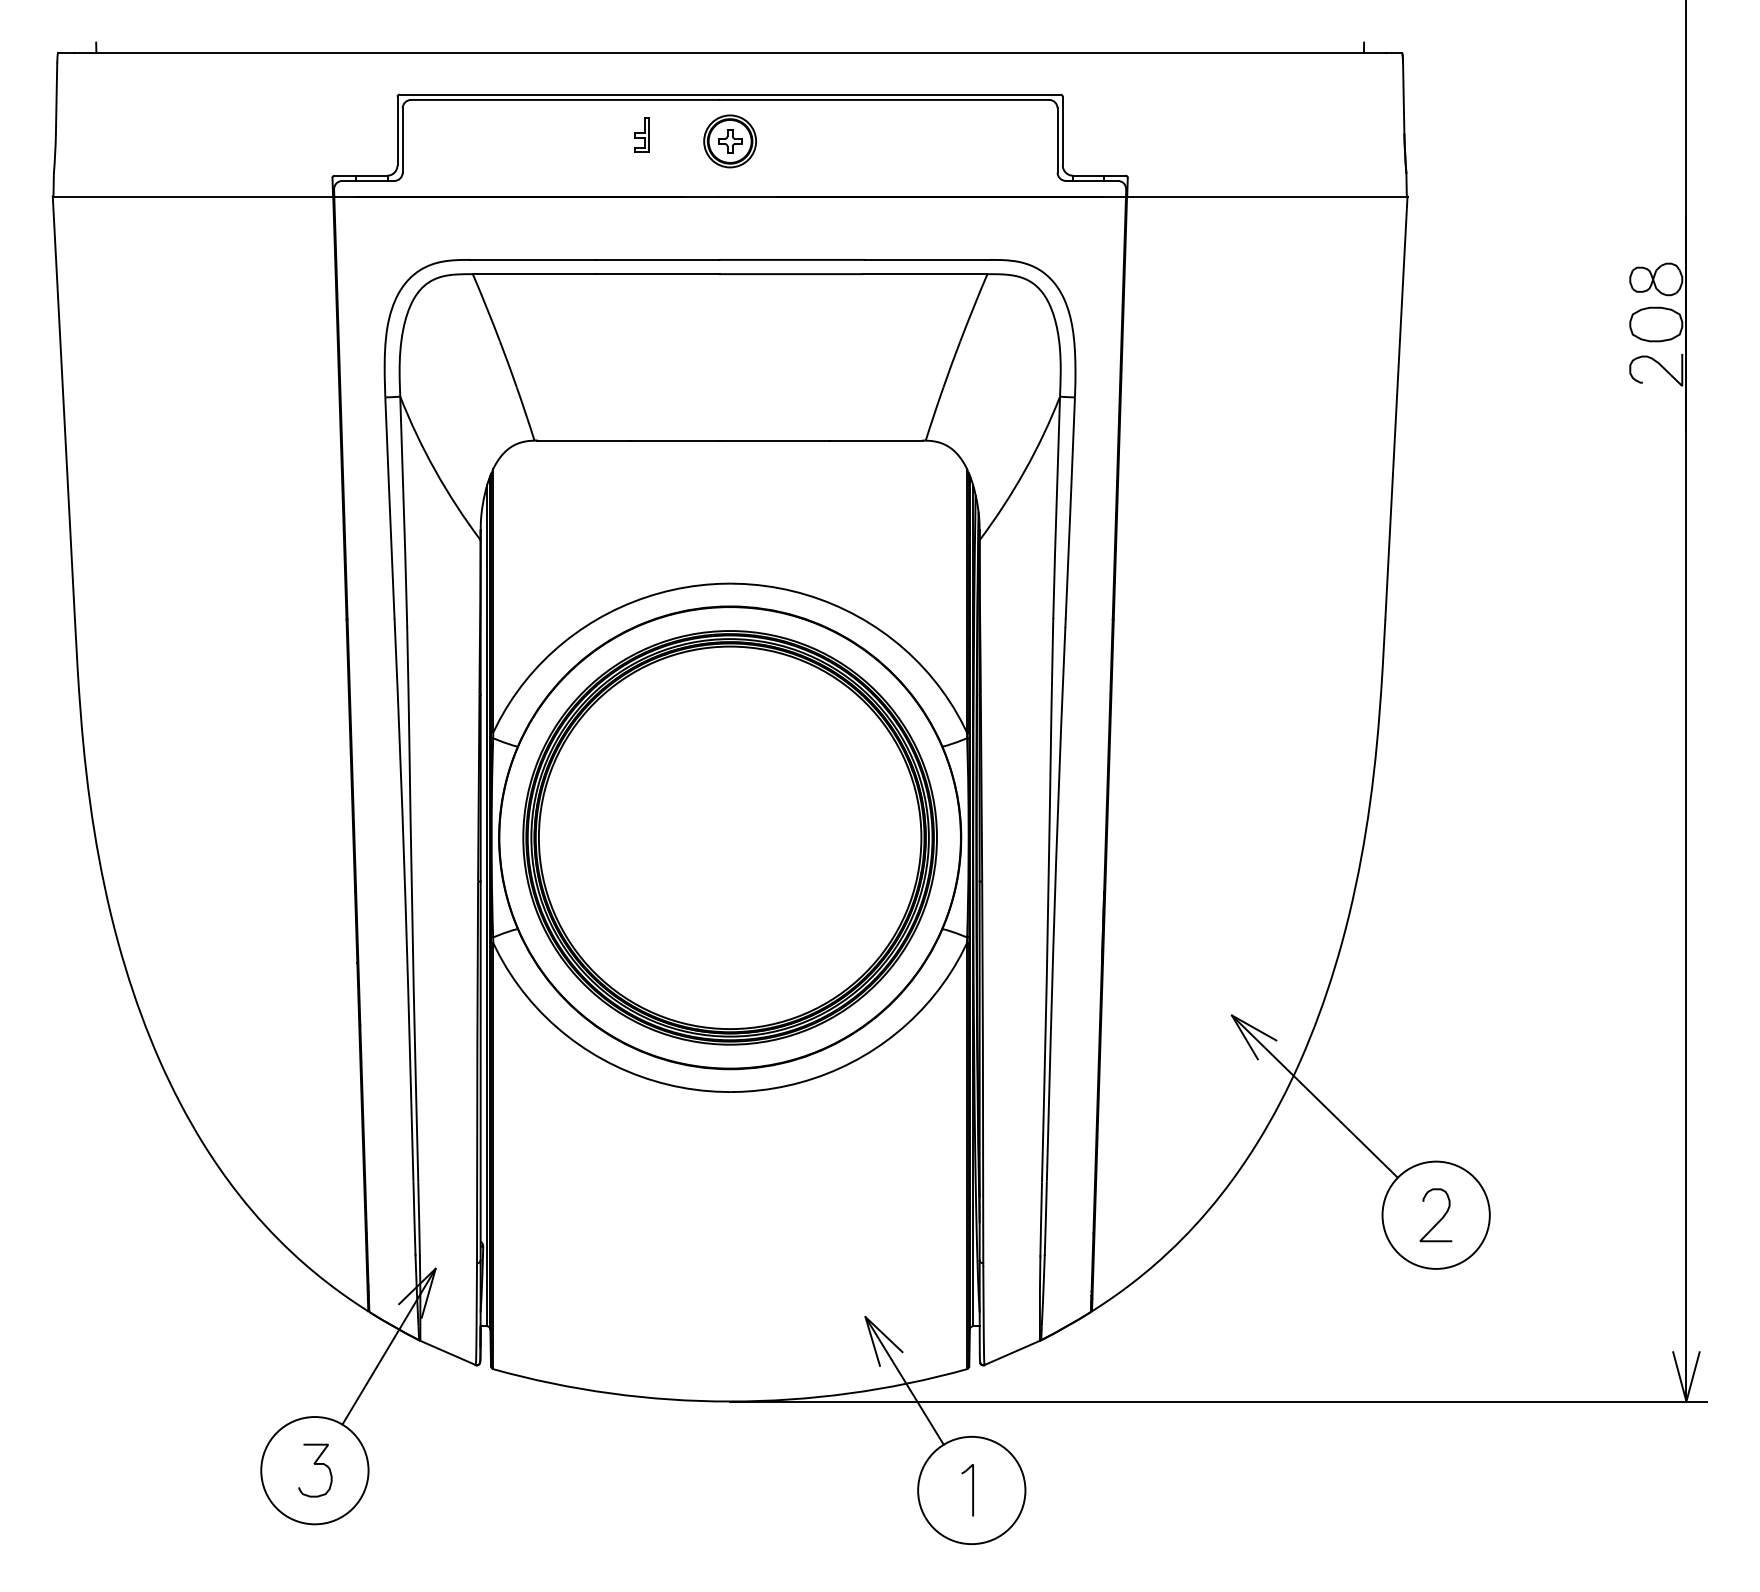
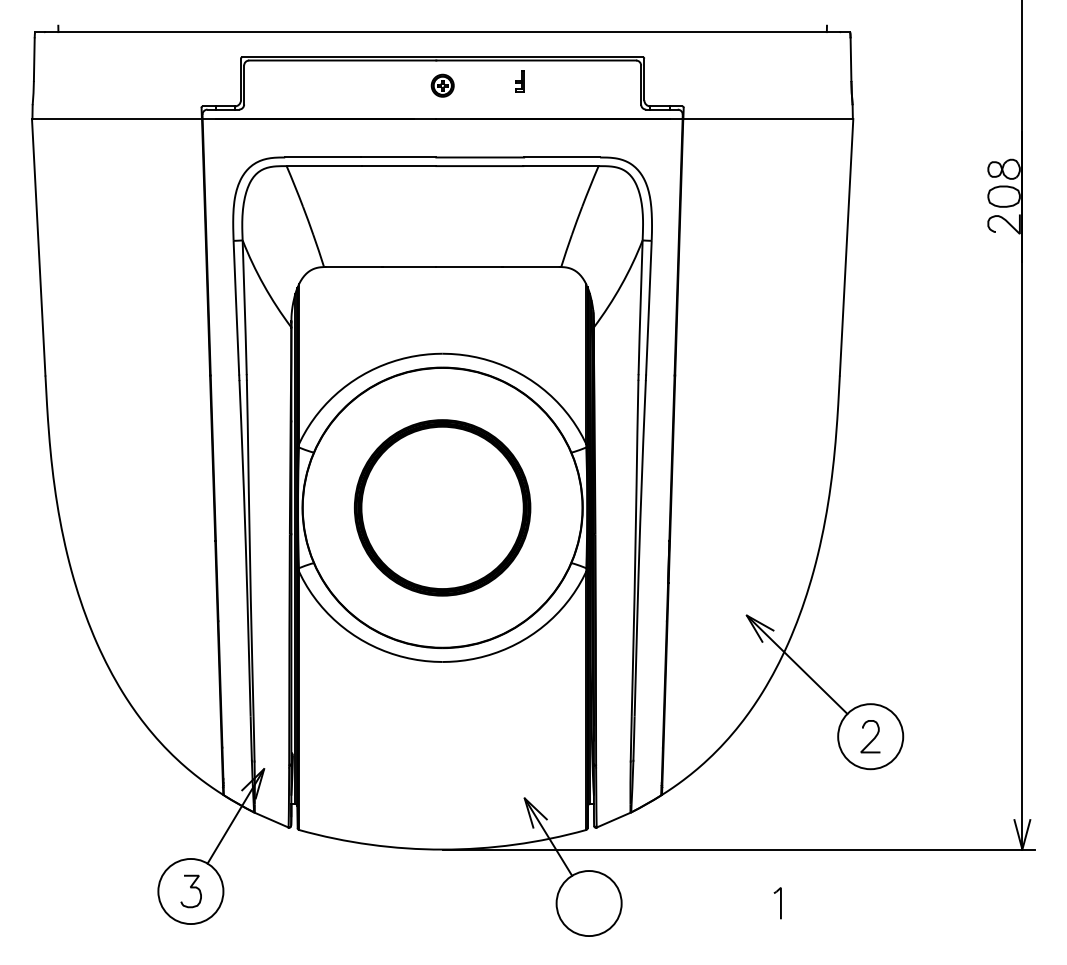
part: (640, 134) -> (519, 81), moved
part: (729, 141) -> (442, 85), size x0.7
part: (729, 837) -> (442, 507), size x0.7
part: (967, 1490) -> (777, 903), moved

